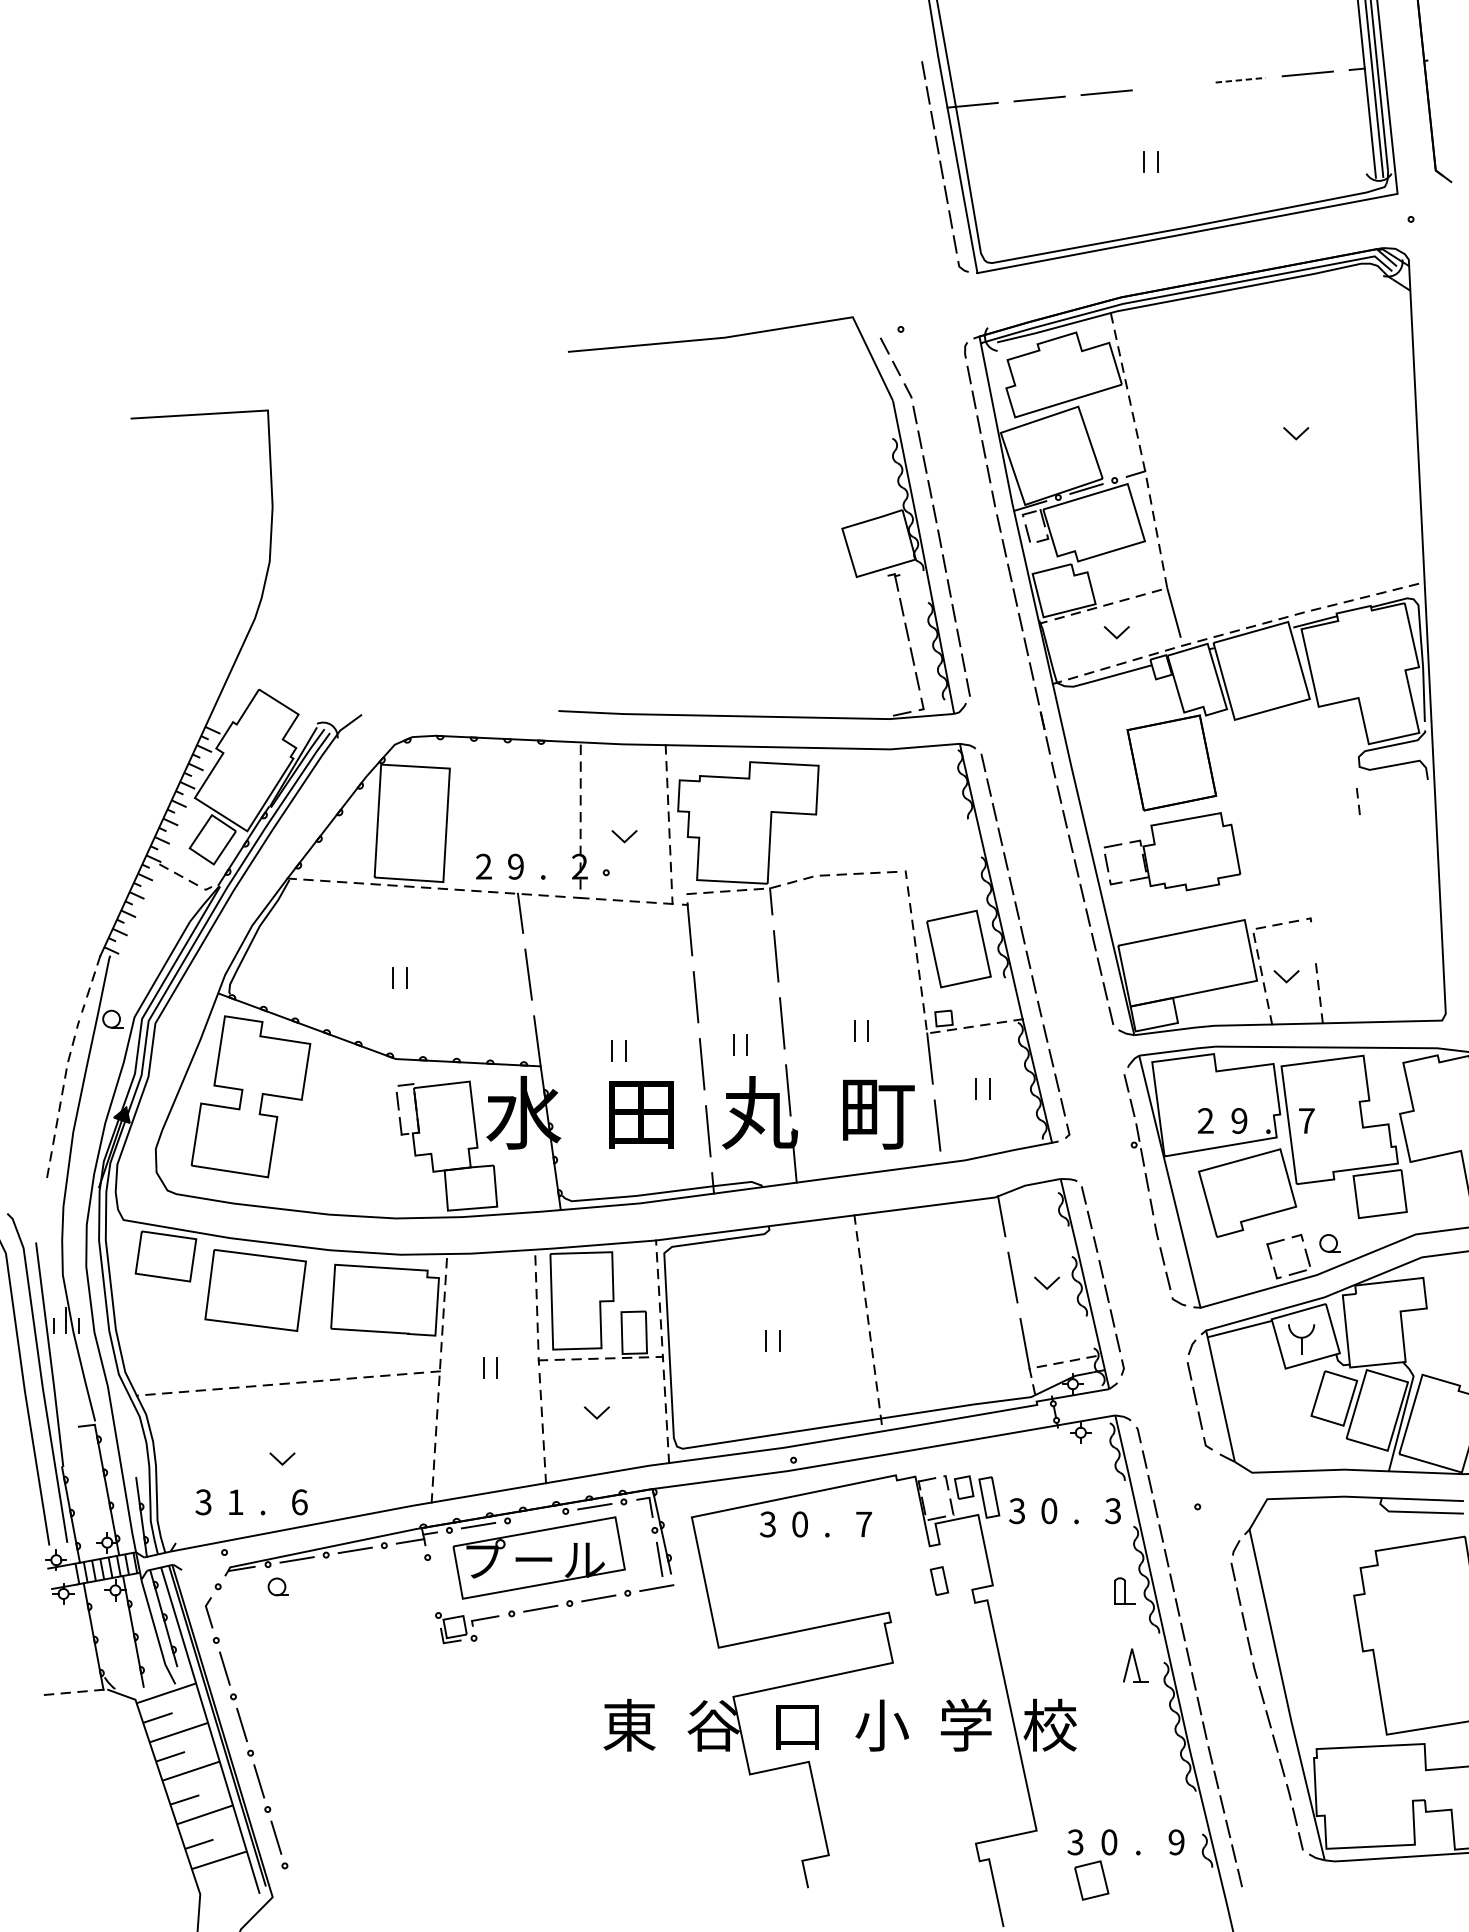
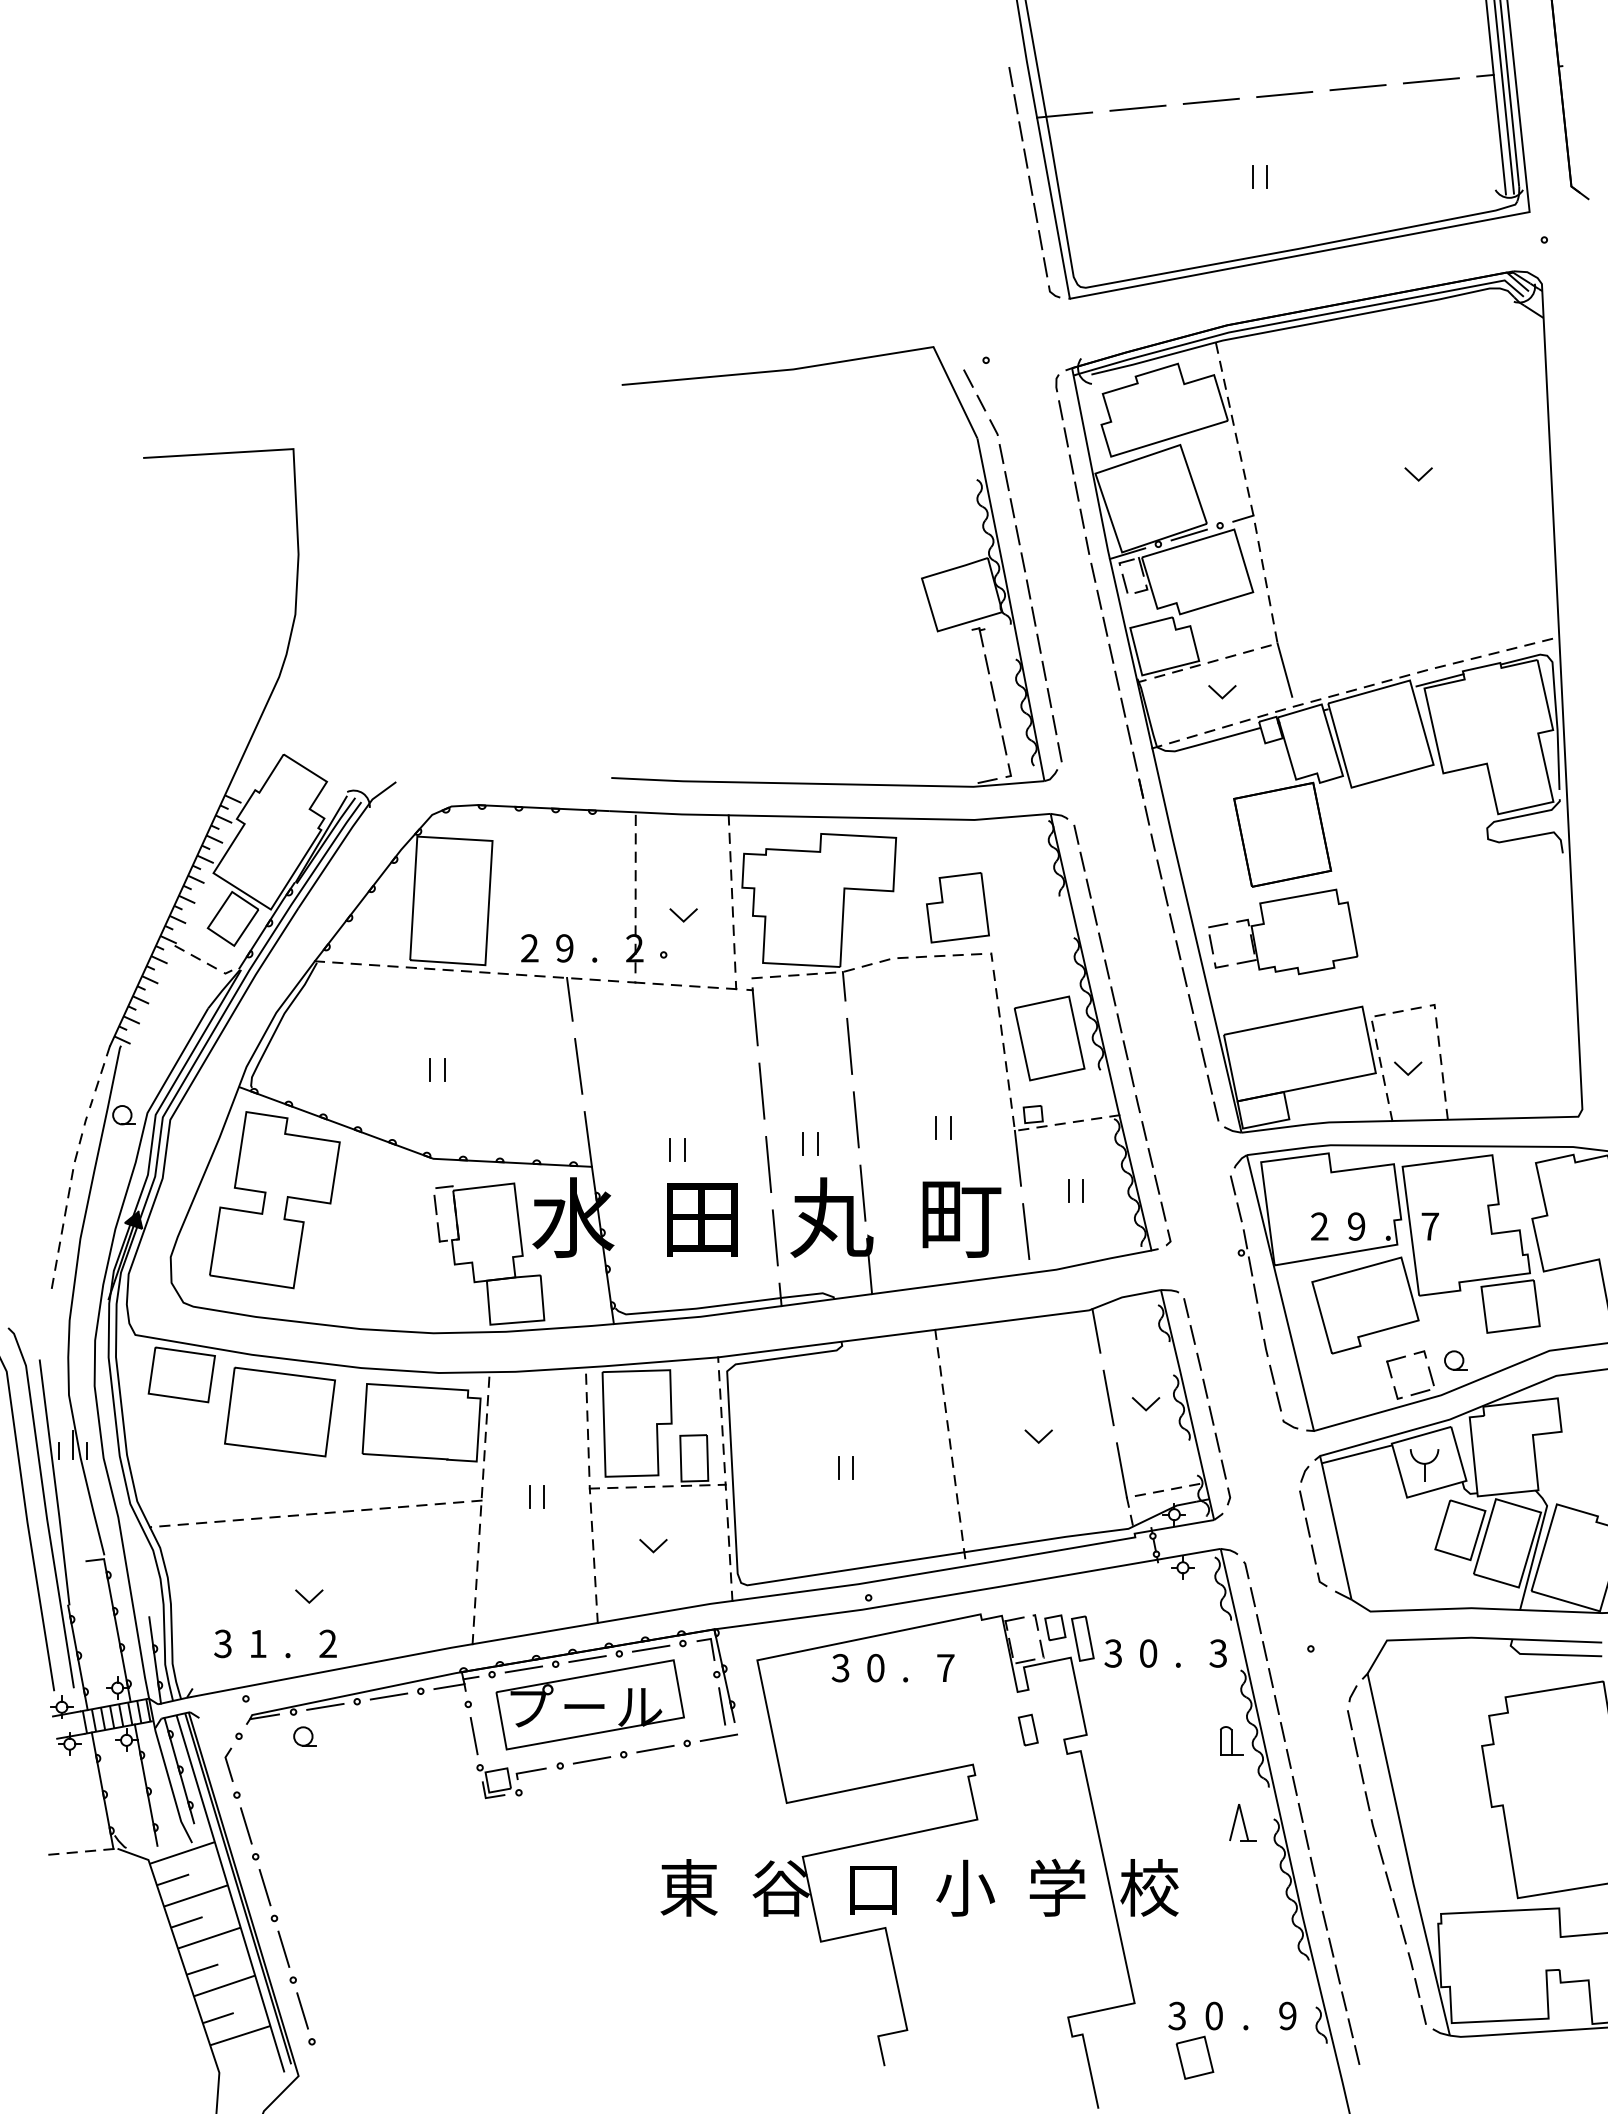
line: (1241, 80) -> (1358, 87), dashed -> solid
line: (1173, 86) -> (1284, 94), added
part: (1358, 801) -> (1437, 1031), moved
part: (874, 829) -> (957, 907), added
line: (946, 1314) -> (1035, 1438), added
text: (299, 1501) -> (327, 1643), 6 -> 2
line: (536, 1516) -> (587, 1659), added
line: (432, 1586) -> (473, 1735), added

